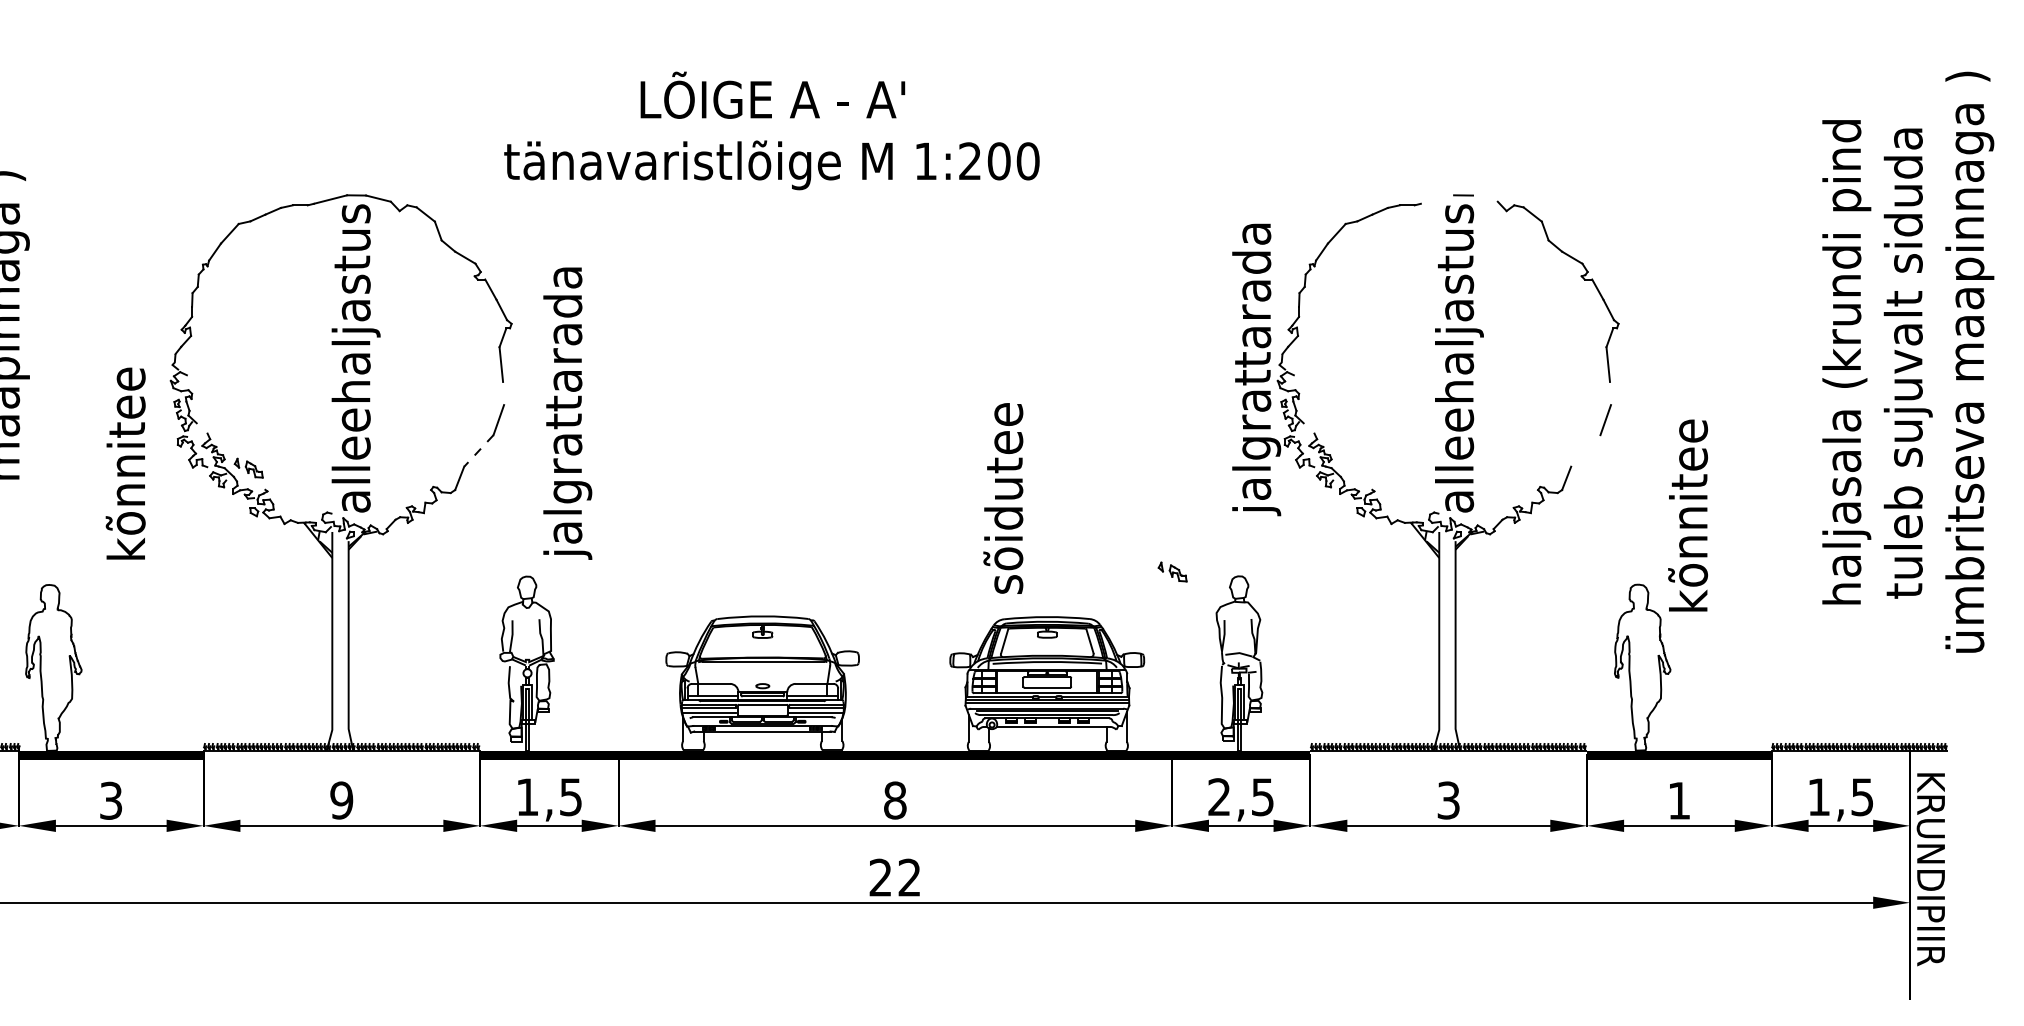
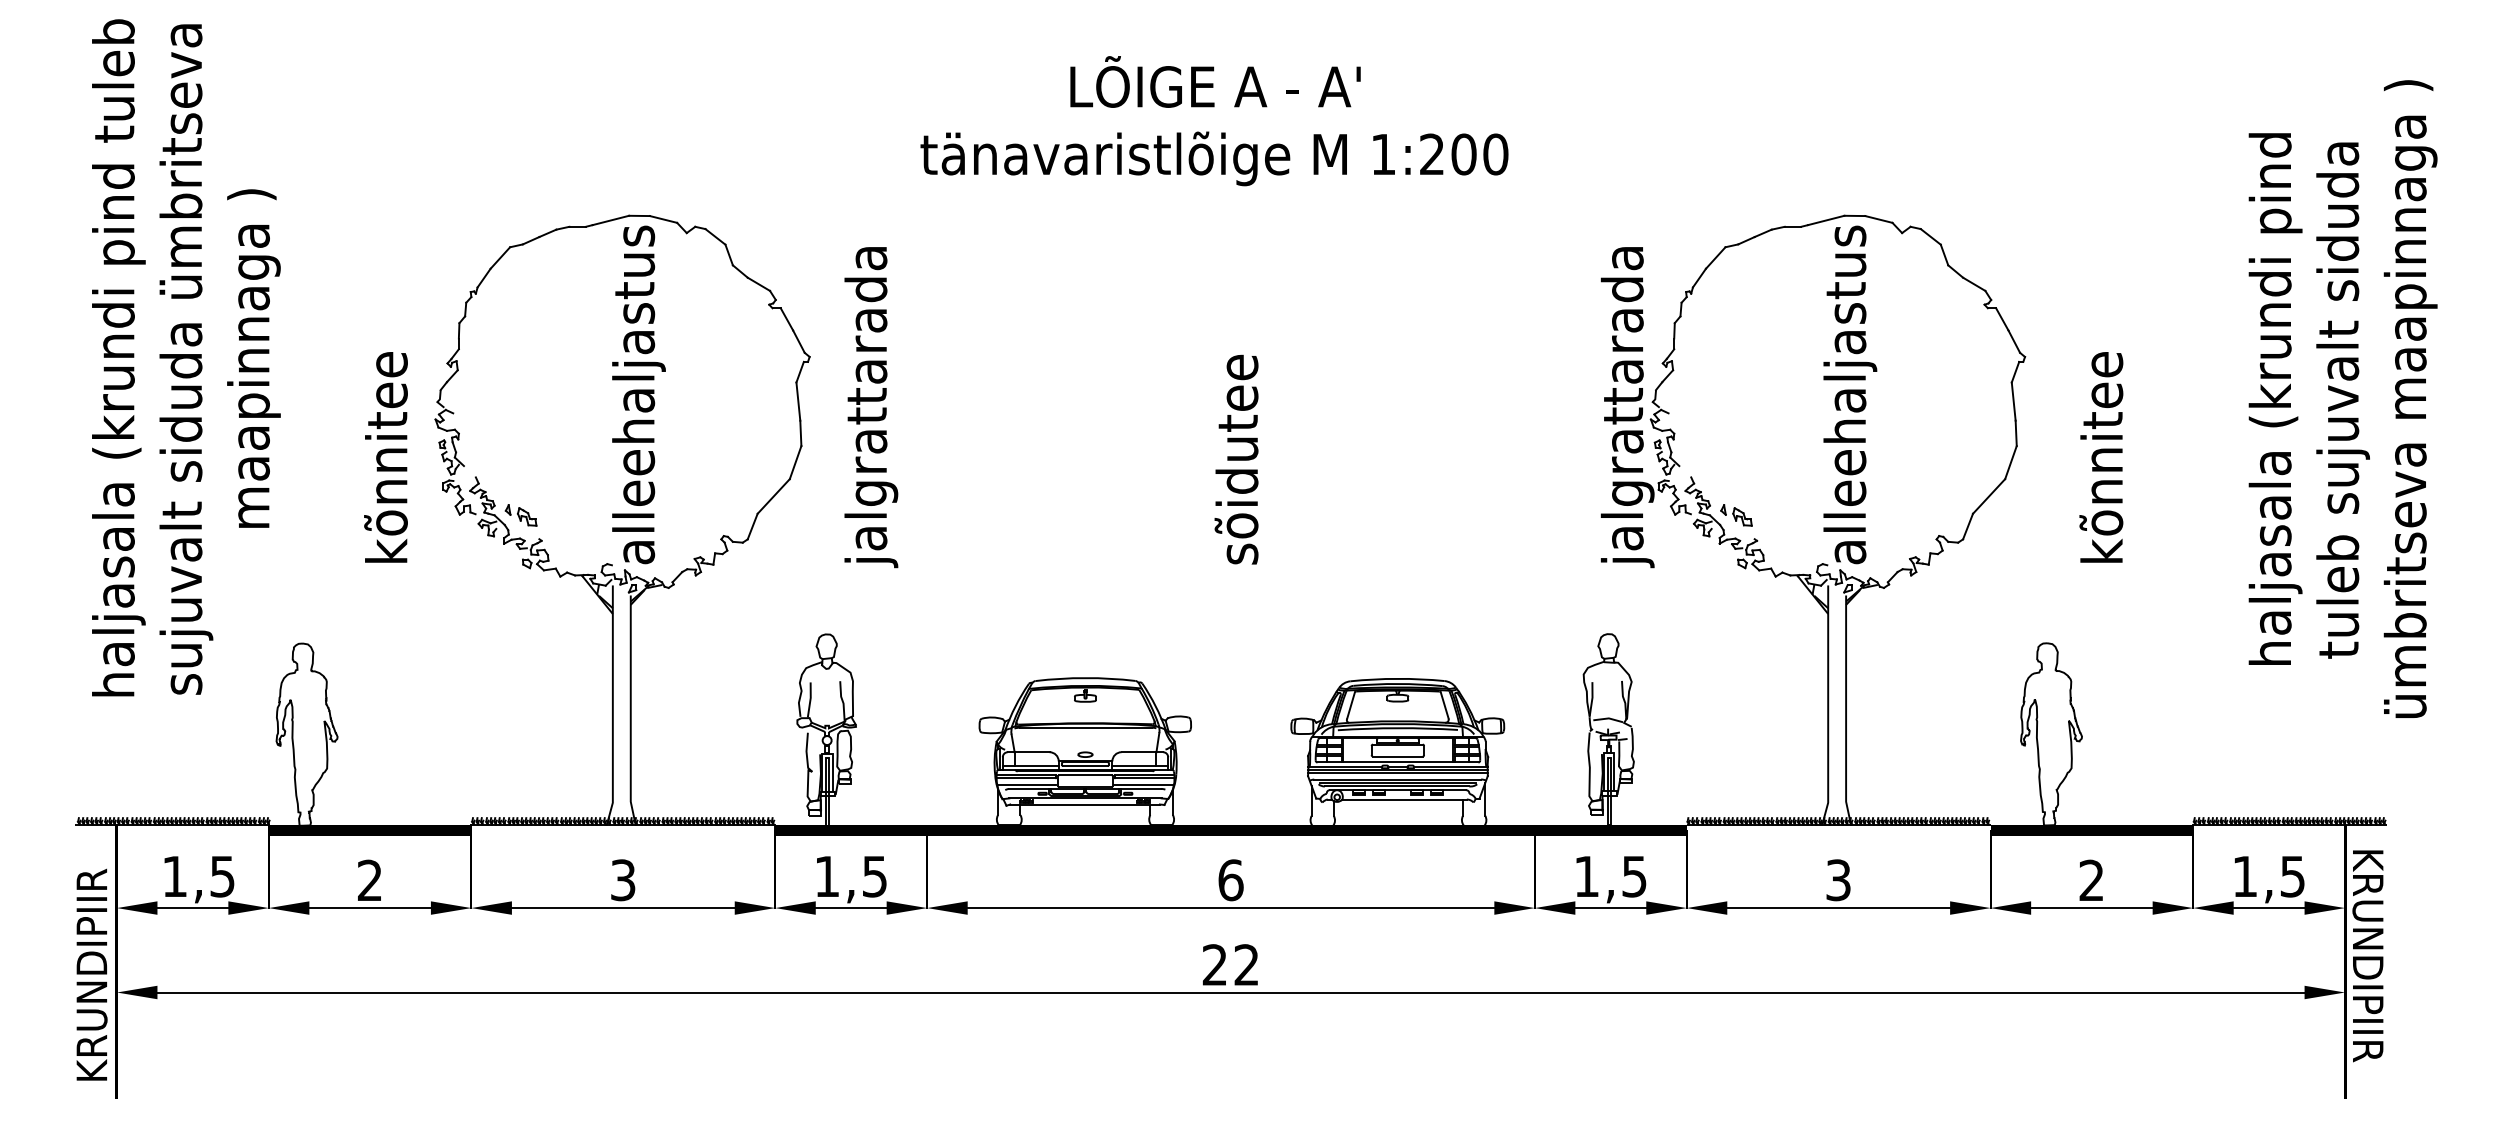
text: (771, 131) -> (1214, 121), moved
line: (1485, 198) -> (1878, 219), added
line: (1437, 199) -> (1826, 220), added
line: (503, 393) -> (800, 433), added
line: (1609, 393) -> (2015, 433), added
text: (567, 413) -> (871, 407), moved
line: (478, 450) -> (773, 496), dashed -> solid
line: (1586, 450) -> (1989, 496), added
text: (125, 463) -> (385, 457), moved
text: (1003, 498) -> (1236, 459), moved
text: (1688, 515) -> (2101, 457), moved
part: (1172, 572) -> (1736, 515), moved
text: (1219, 796) -> (1586, 875), 2,5 -> 1,5
text: (1679, 799) -> (2091, 879), 1 -> 2
text: (110, 800) -> (369, 880), 3 -> 2
text: (341, 800) -> (622, 880), 9 -> 3
text: (894, 800) -> (1230, 880), 8 -> 6

